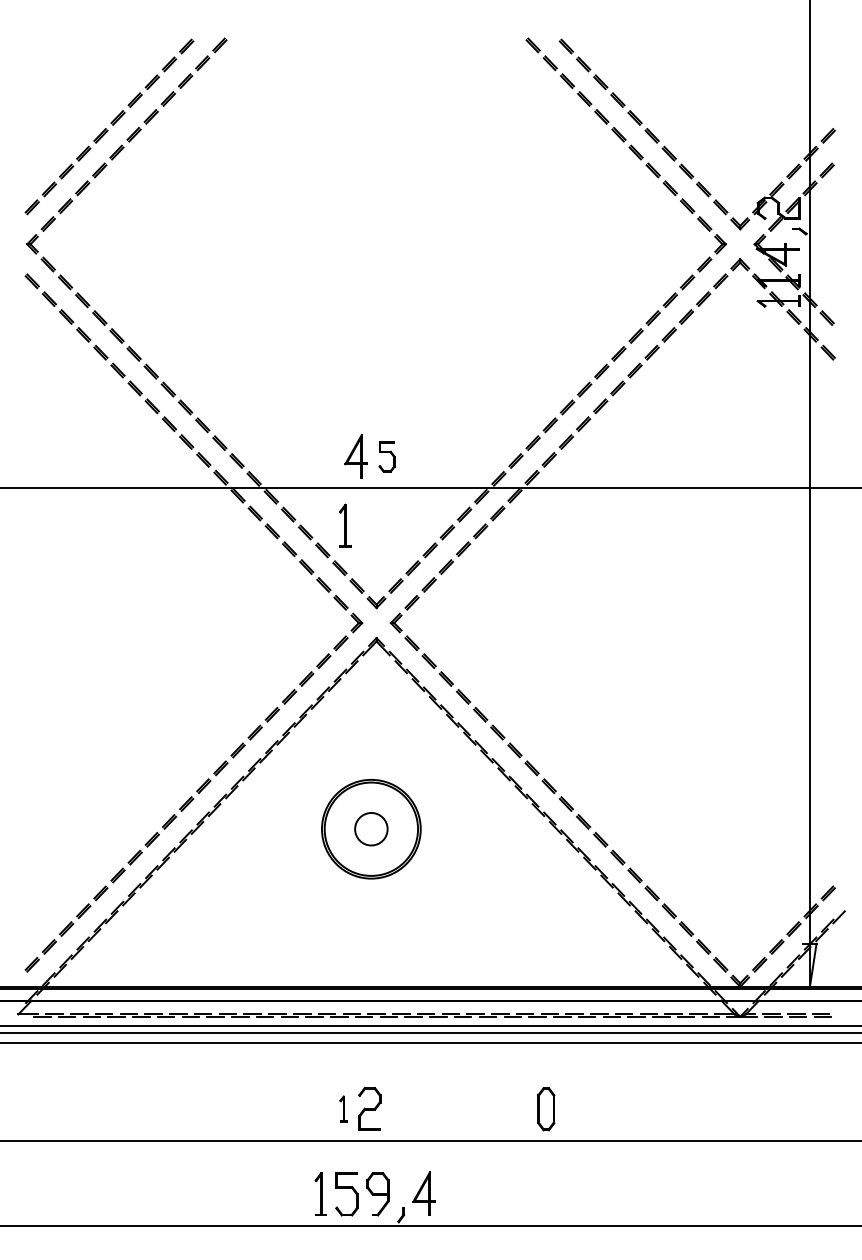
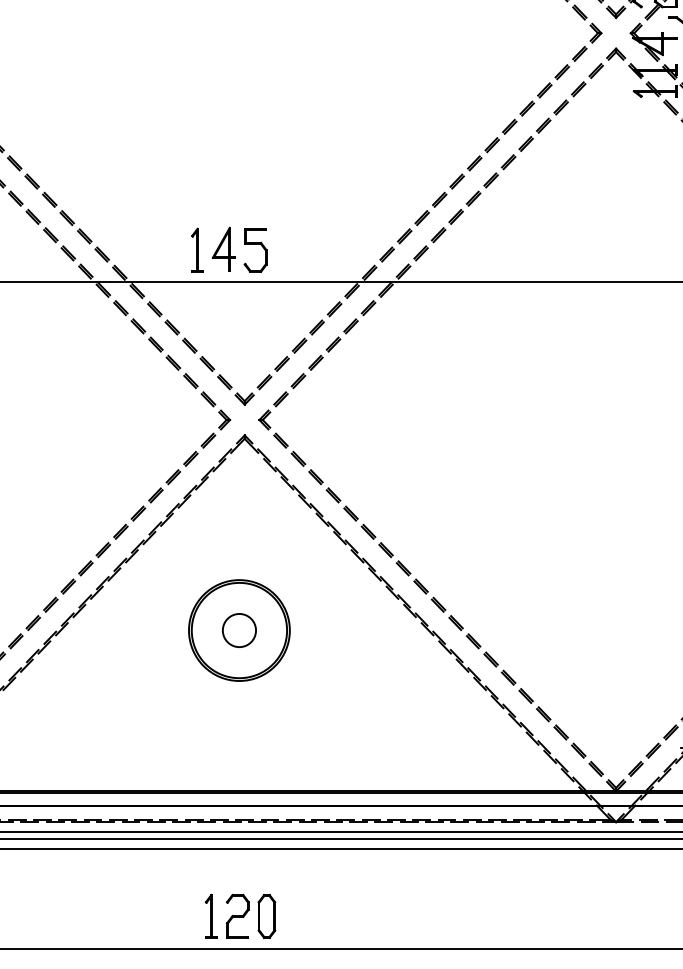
part: (386, 456) -> (254, 249), size x1.43
part: (345, 525) -> (197, 249), moved
part: (343, 1108) -> (210, 915), size x1.67
part: (546, 1109) -> (267, 916), moved

